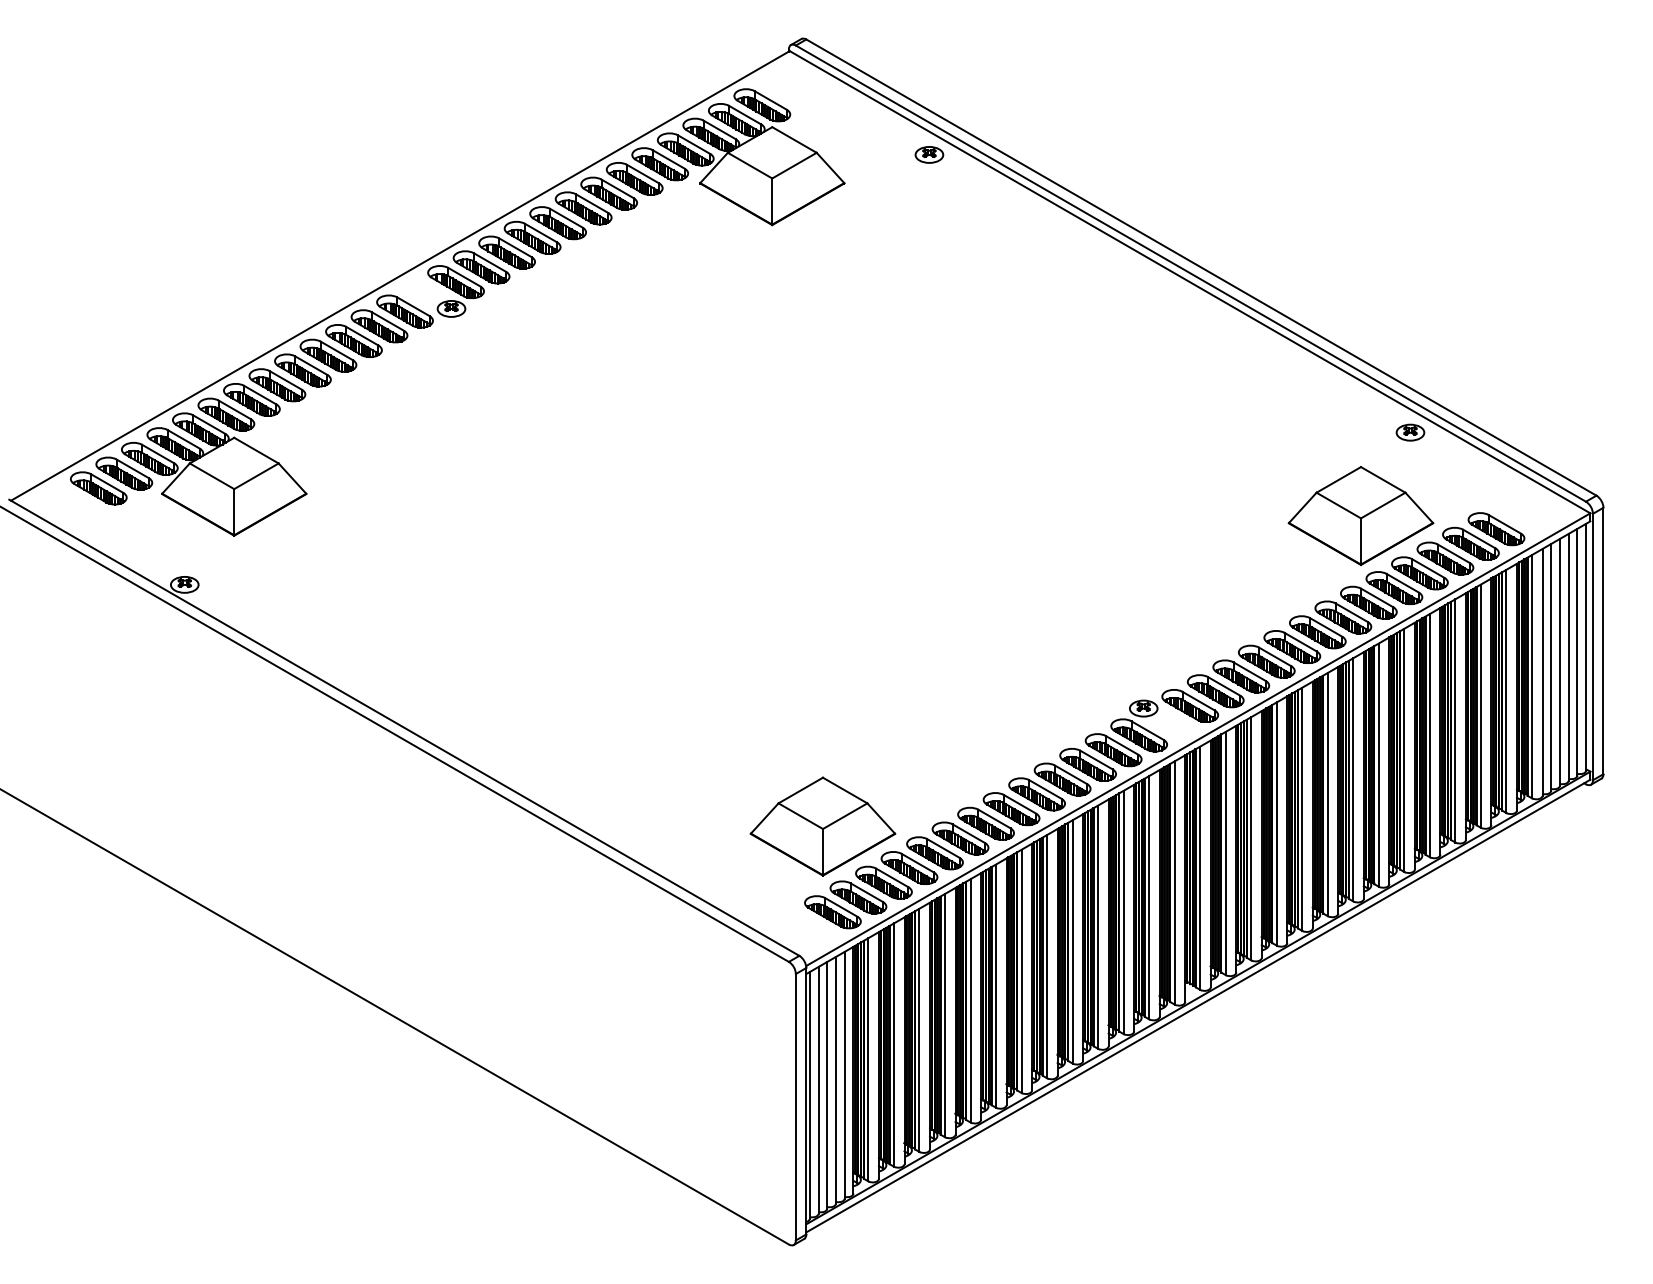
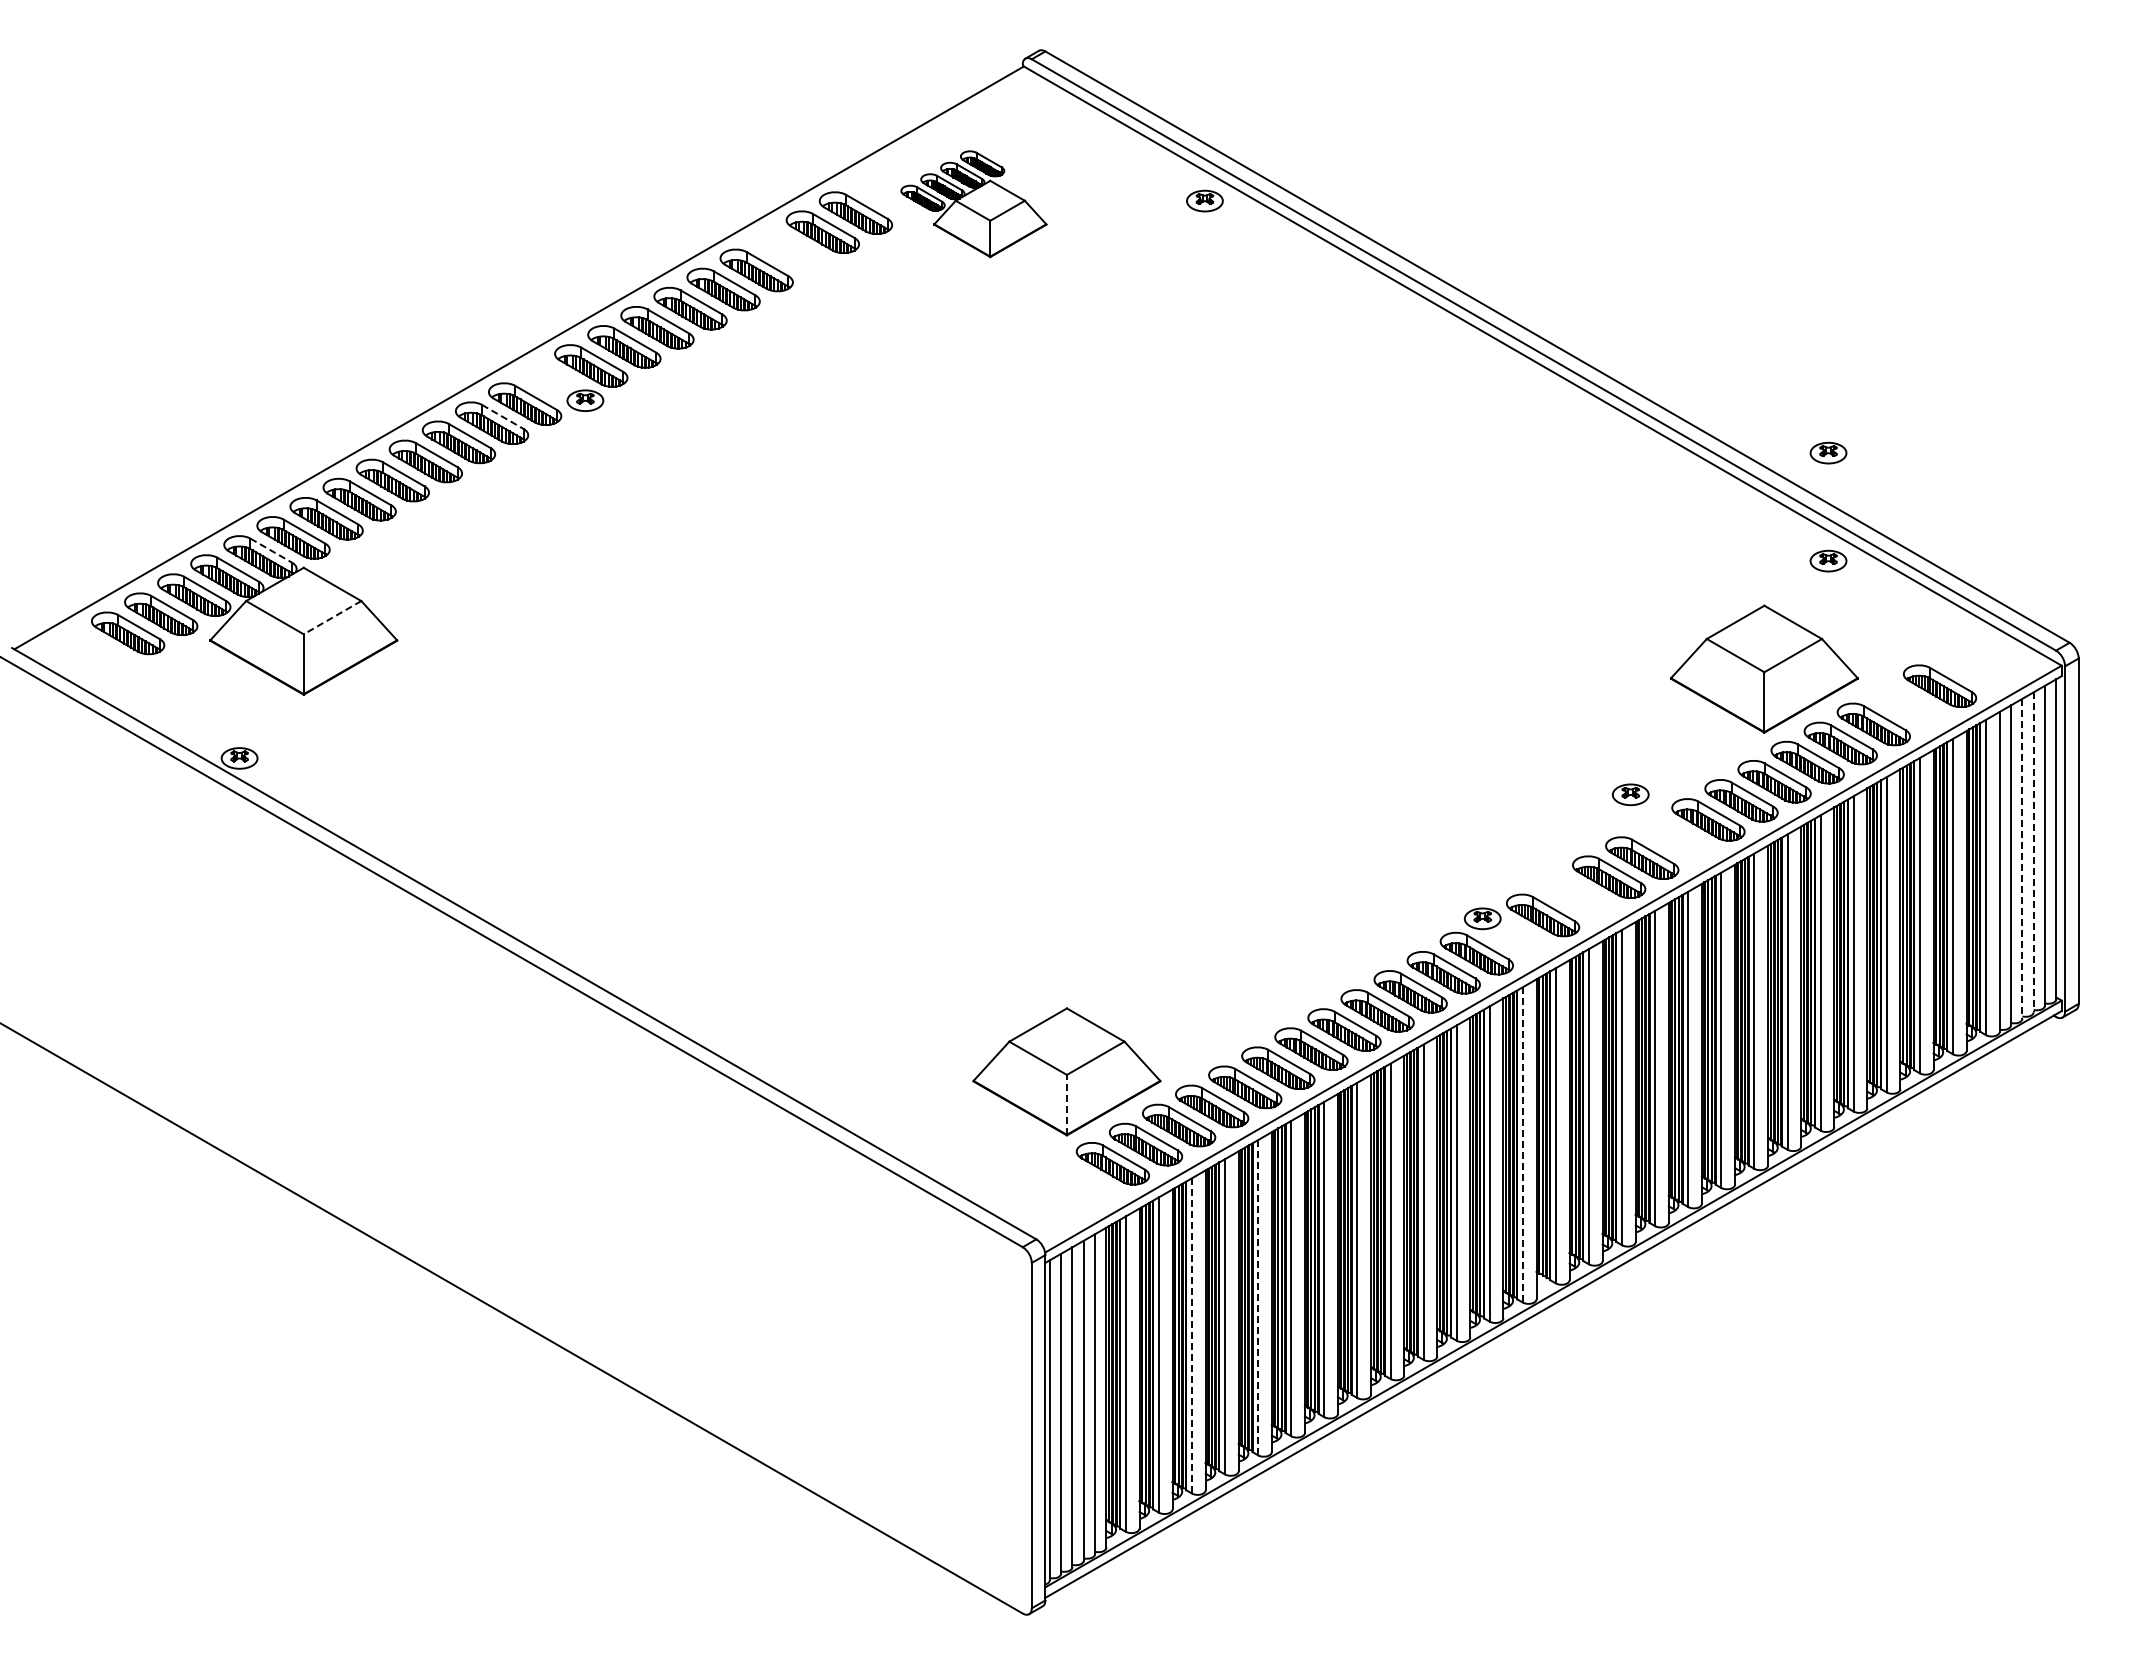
part: (750, 157) -> (973, 204), size x0.6
part: (608, 193) -> (789, 251), removed
line: (388, 321) -> (503, 417), solid -> dashed
part: (1410, 348) -> (1828, 452), added
line: (209, 424) -> (271, 550), solid -> dashed
line: (256, 476) -> (332, 617), solid -> dashed
part: (1470, 543) -> (1906, 704), removed
part: (1257, 612) -> (1630, 794), added
part: (1292, 646) -> (1675, 838), removed
line: (1568, 657) -> (2033, 852), solid -> dashed
line: (1560, 662) -> (2022, 858), solid -> dashed
part: (1216, 690) -> (1576, 895), removed
line: (822, 851) -> (1066, 1104), solid -> dashed
line: (1174, 882) -> (1522, 1144), solid -> dashed
part: (832, 911) -> (1079, 1182), removed
line: (970, 1000) -> (1258, 1297), solid -> dashed
line: (919, 1030) -> (1192, 1335), solid -> dashed

